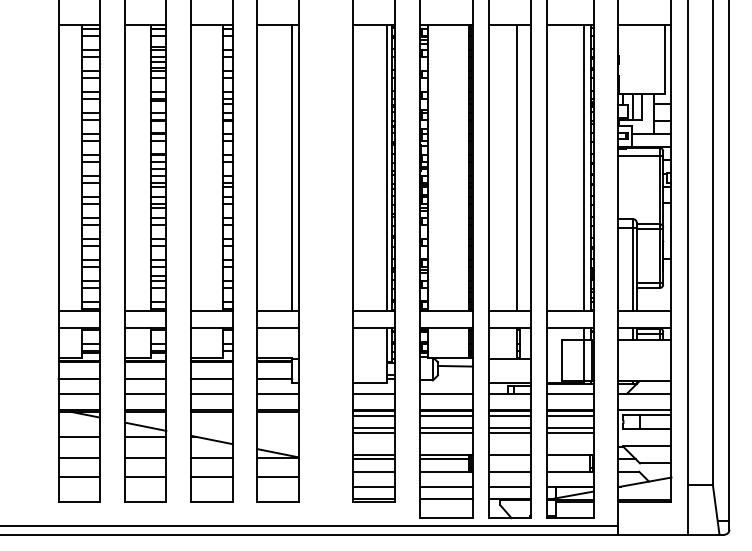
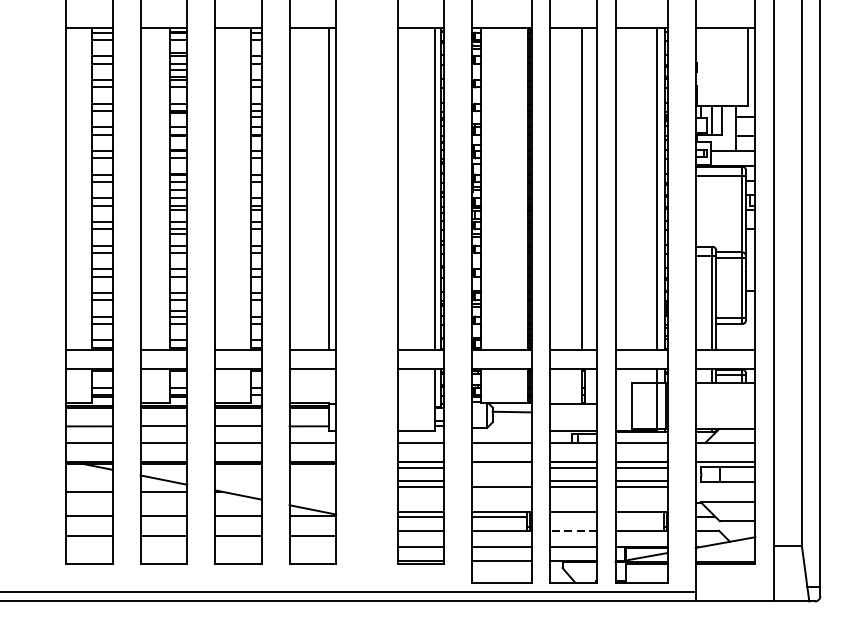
line: (445, 416) -> (501, 468), removed
line: (445, 427) -> (501, 480), removed
line: (509, 471) -> (573, 530), solid -> dashed

